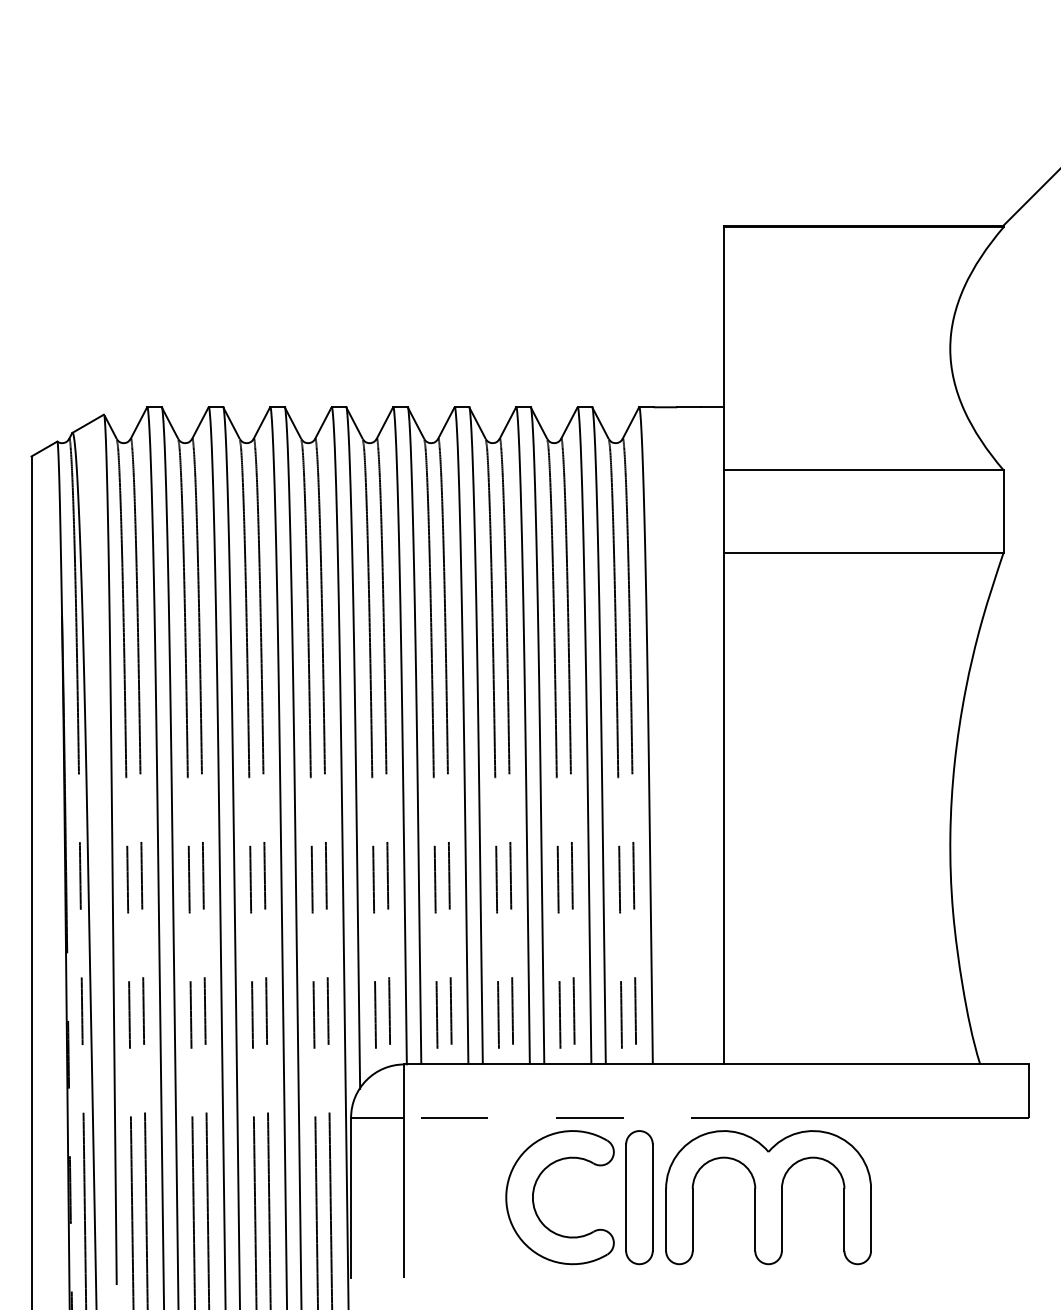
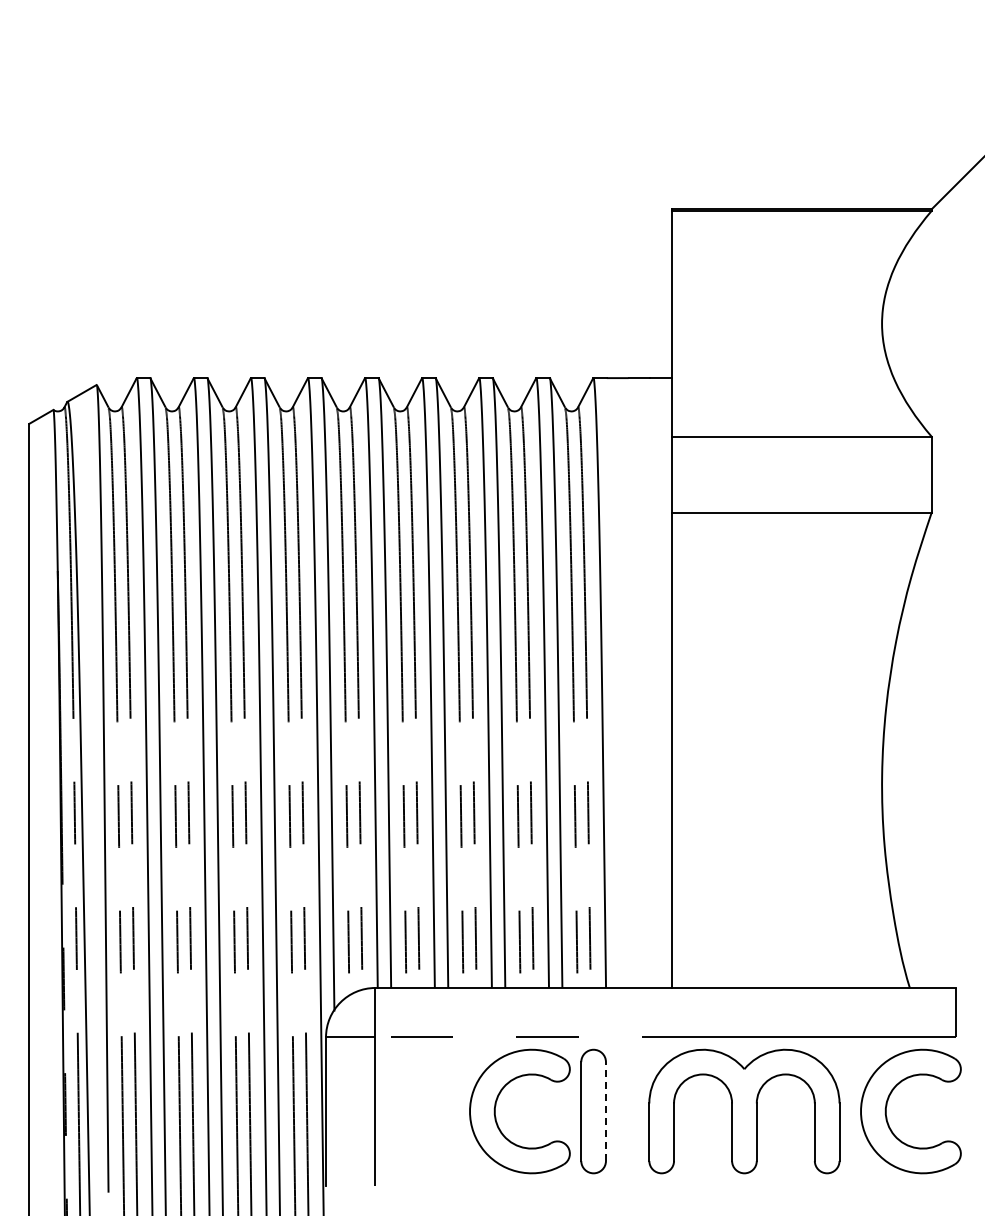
part: (956, 1191) -> (887, 1105), added
line: (652, 1197) -> (605, 1111), solid -> dashed
part: (768, 1197) -> (744, 1111), moved

